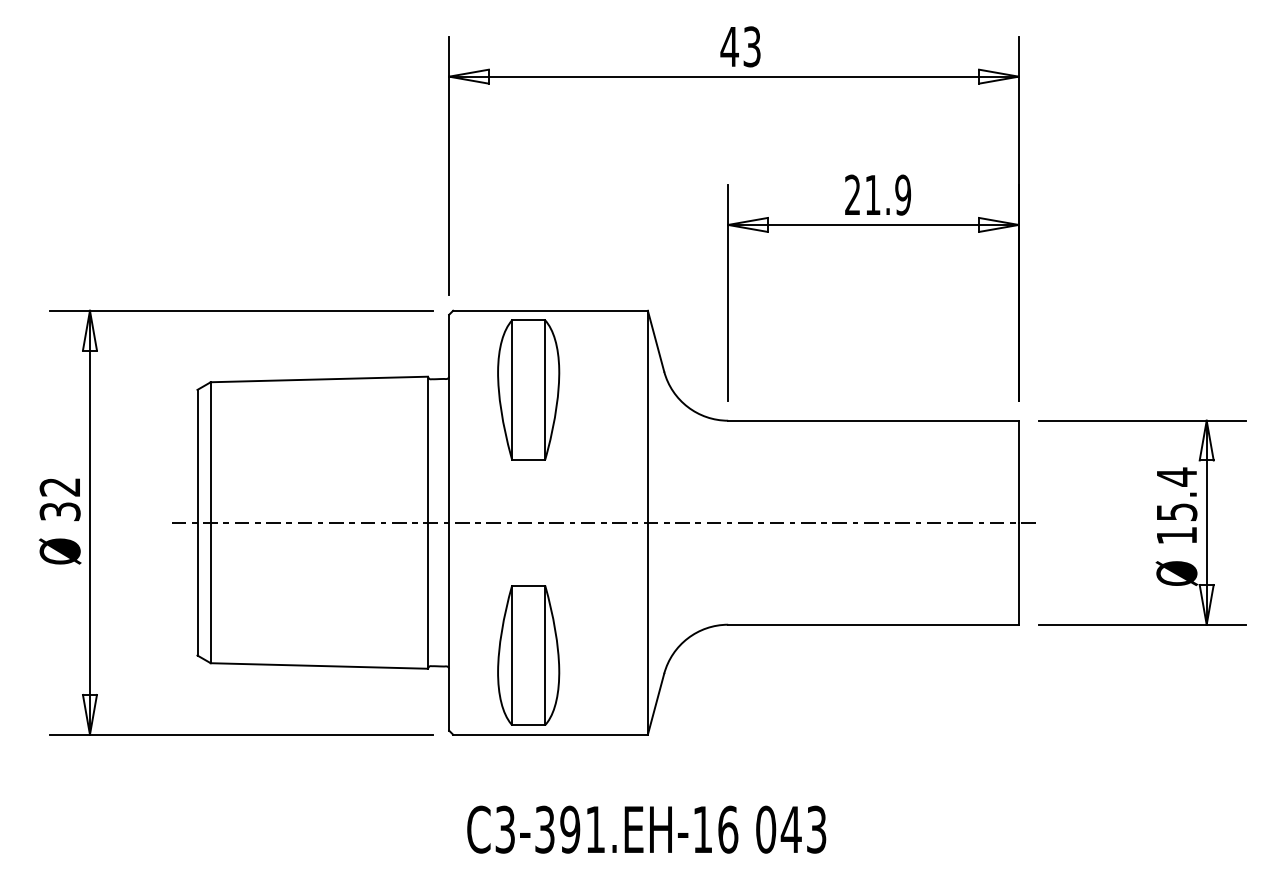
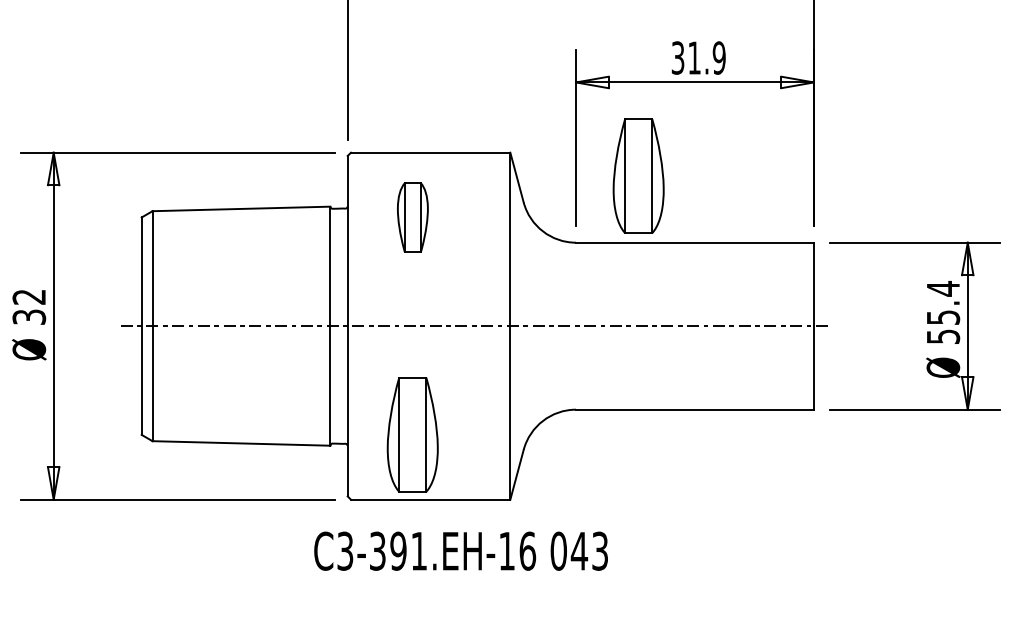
text: (852, 194) -> (677, 57), 21.9 -> 31.9
part: (804, 339) -> (638, 176), added
part: (528, 389) -> (412, 217), size x0.6
text: (1177, 535) -> (943, 336), 15.4 -> 55.4
text: (646, 829) -> (460, 551), moved

